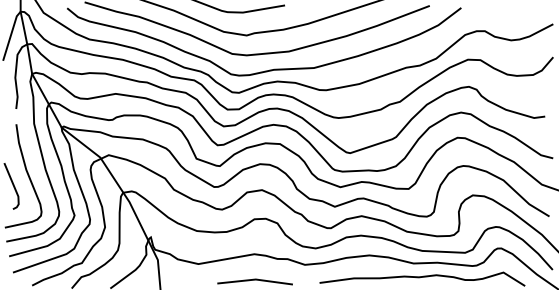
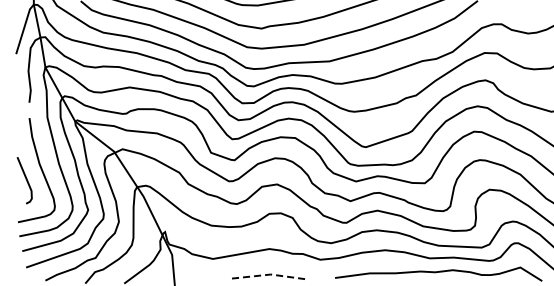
line: (255, 279) -> (270, 274), solid -> dashed

